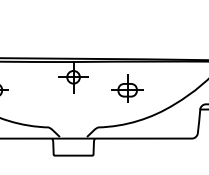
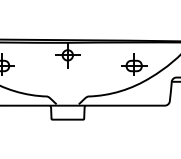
part: (128, 88) -> (134, 64), moved

